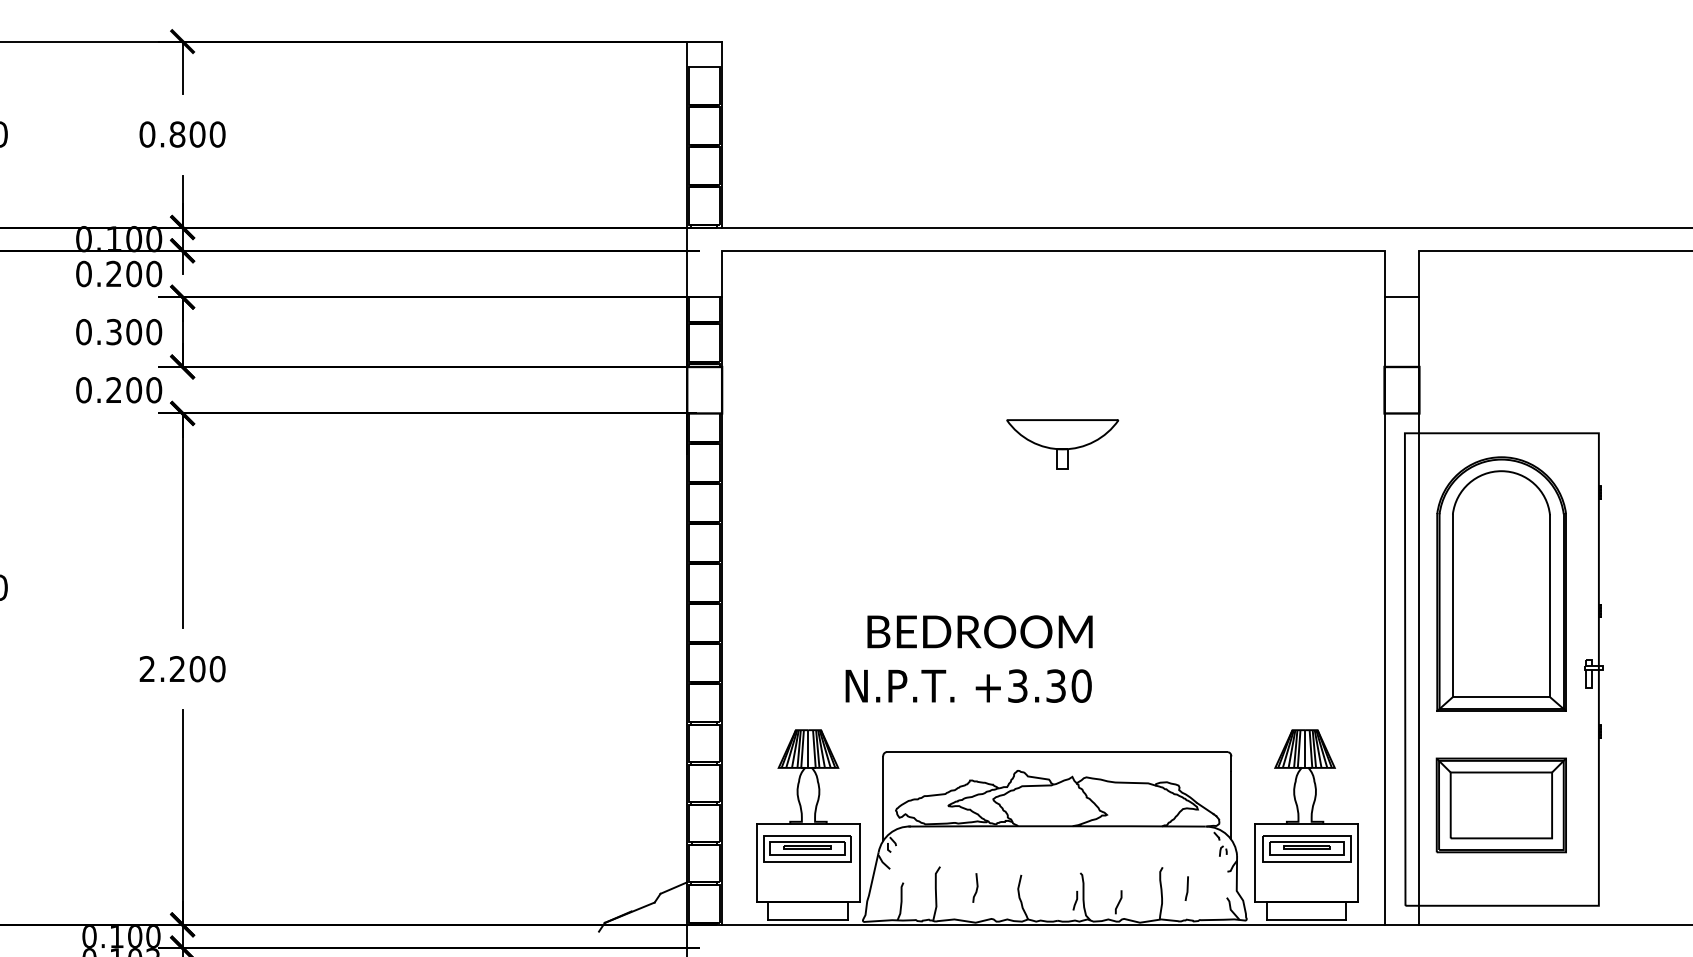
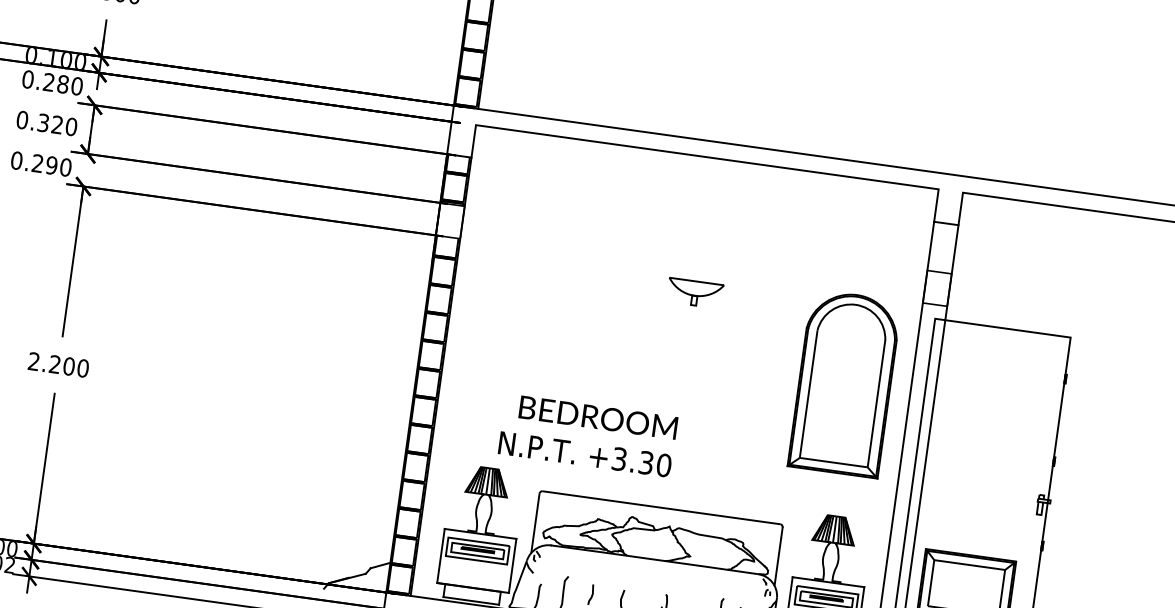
text: (134, 273) -> (63, 84), 0.200 -> 0.280
text: (134, 332) -> (57, 125), 0.300 -> 0.320
text: (134, 390) -> (52, 165), 0.200 -> 0.290
part: (1062, 444) -> (694, 293), size x0.7
part: (1501, 583) -> (844, 383), moved
text: (968, 658) -> (587, 435), moved

